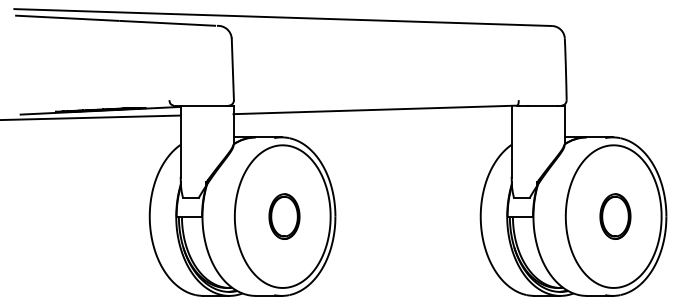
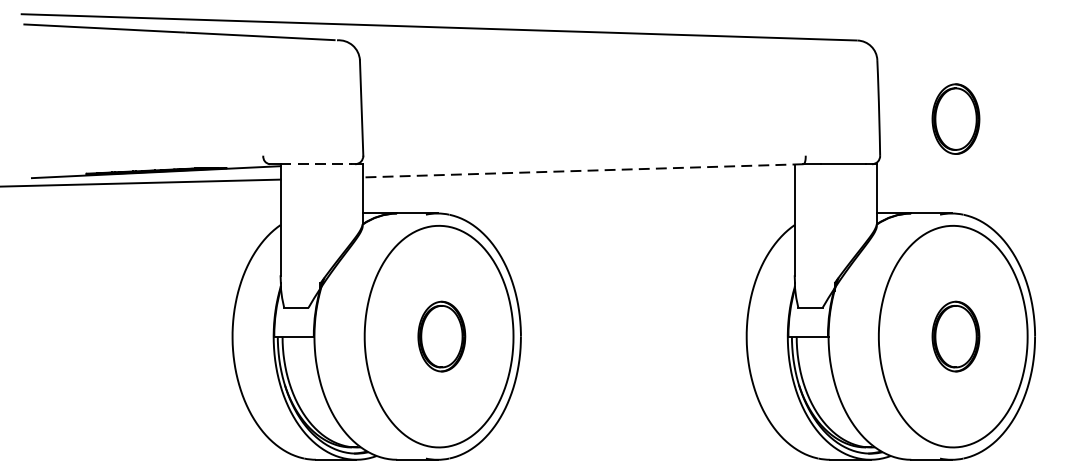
part: (615, 76) -> (956, 118), added
line: (204, 105) -> (317, 163), solid -> dashed
line: (375, 109) -> (583, 170), solid -> dashed

